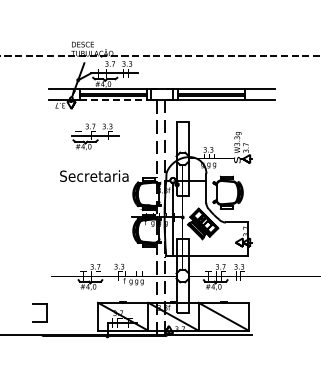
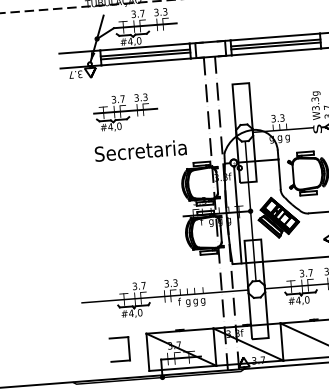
line: (113, 100) -> (146, 62), dashed -> solid
text: (94, 175) -> (140, 149), moved
part: (46, 312) -> (128, 348), moved

